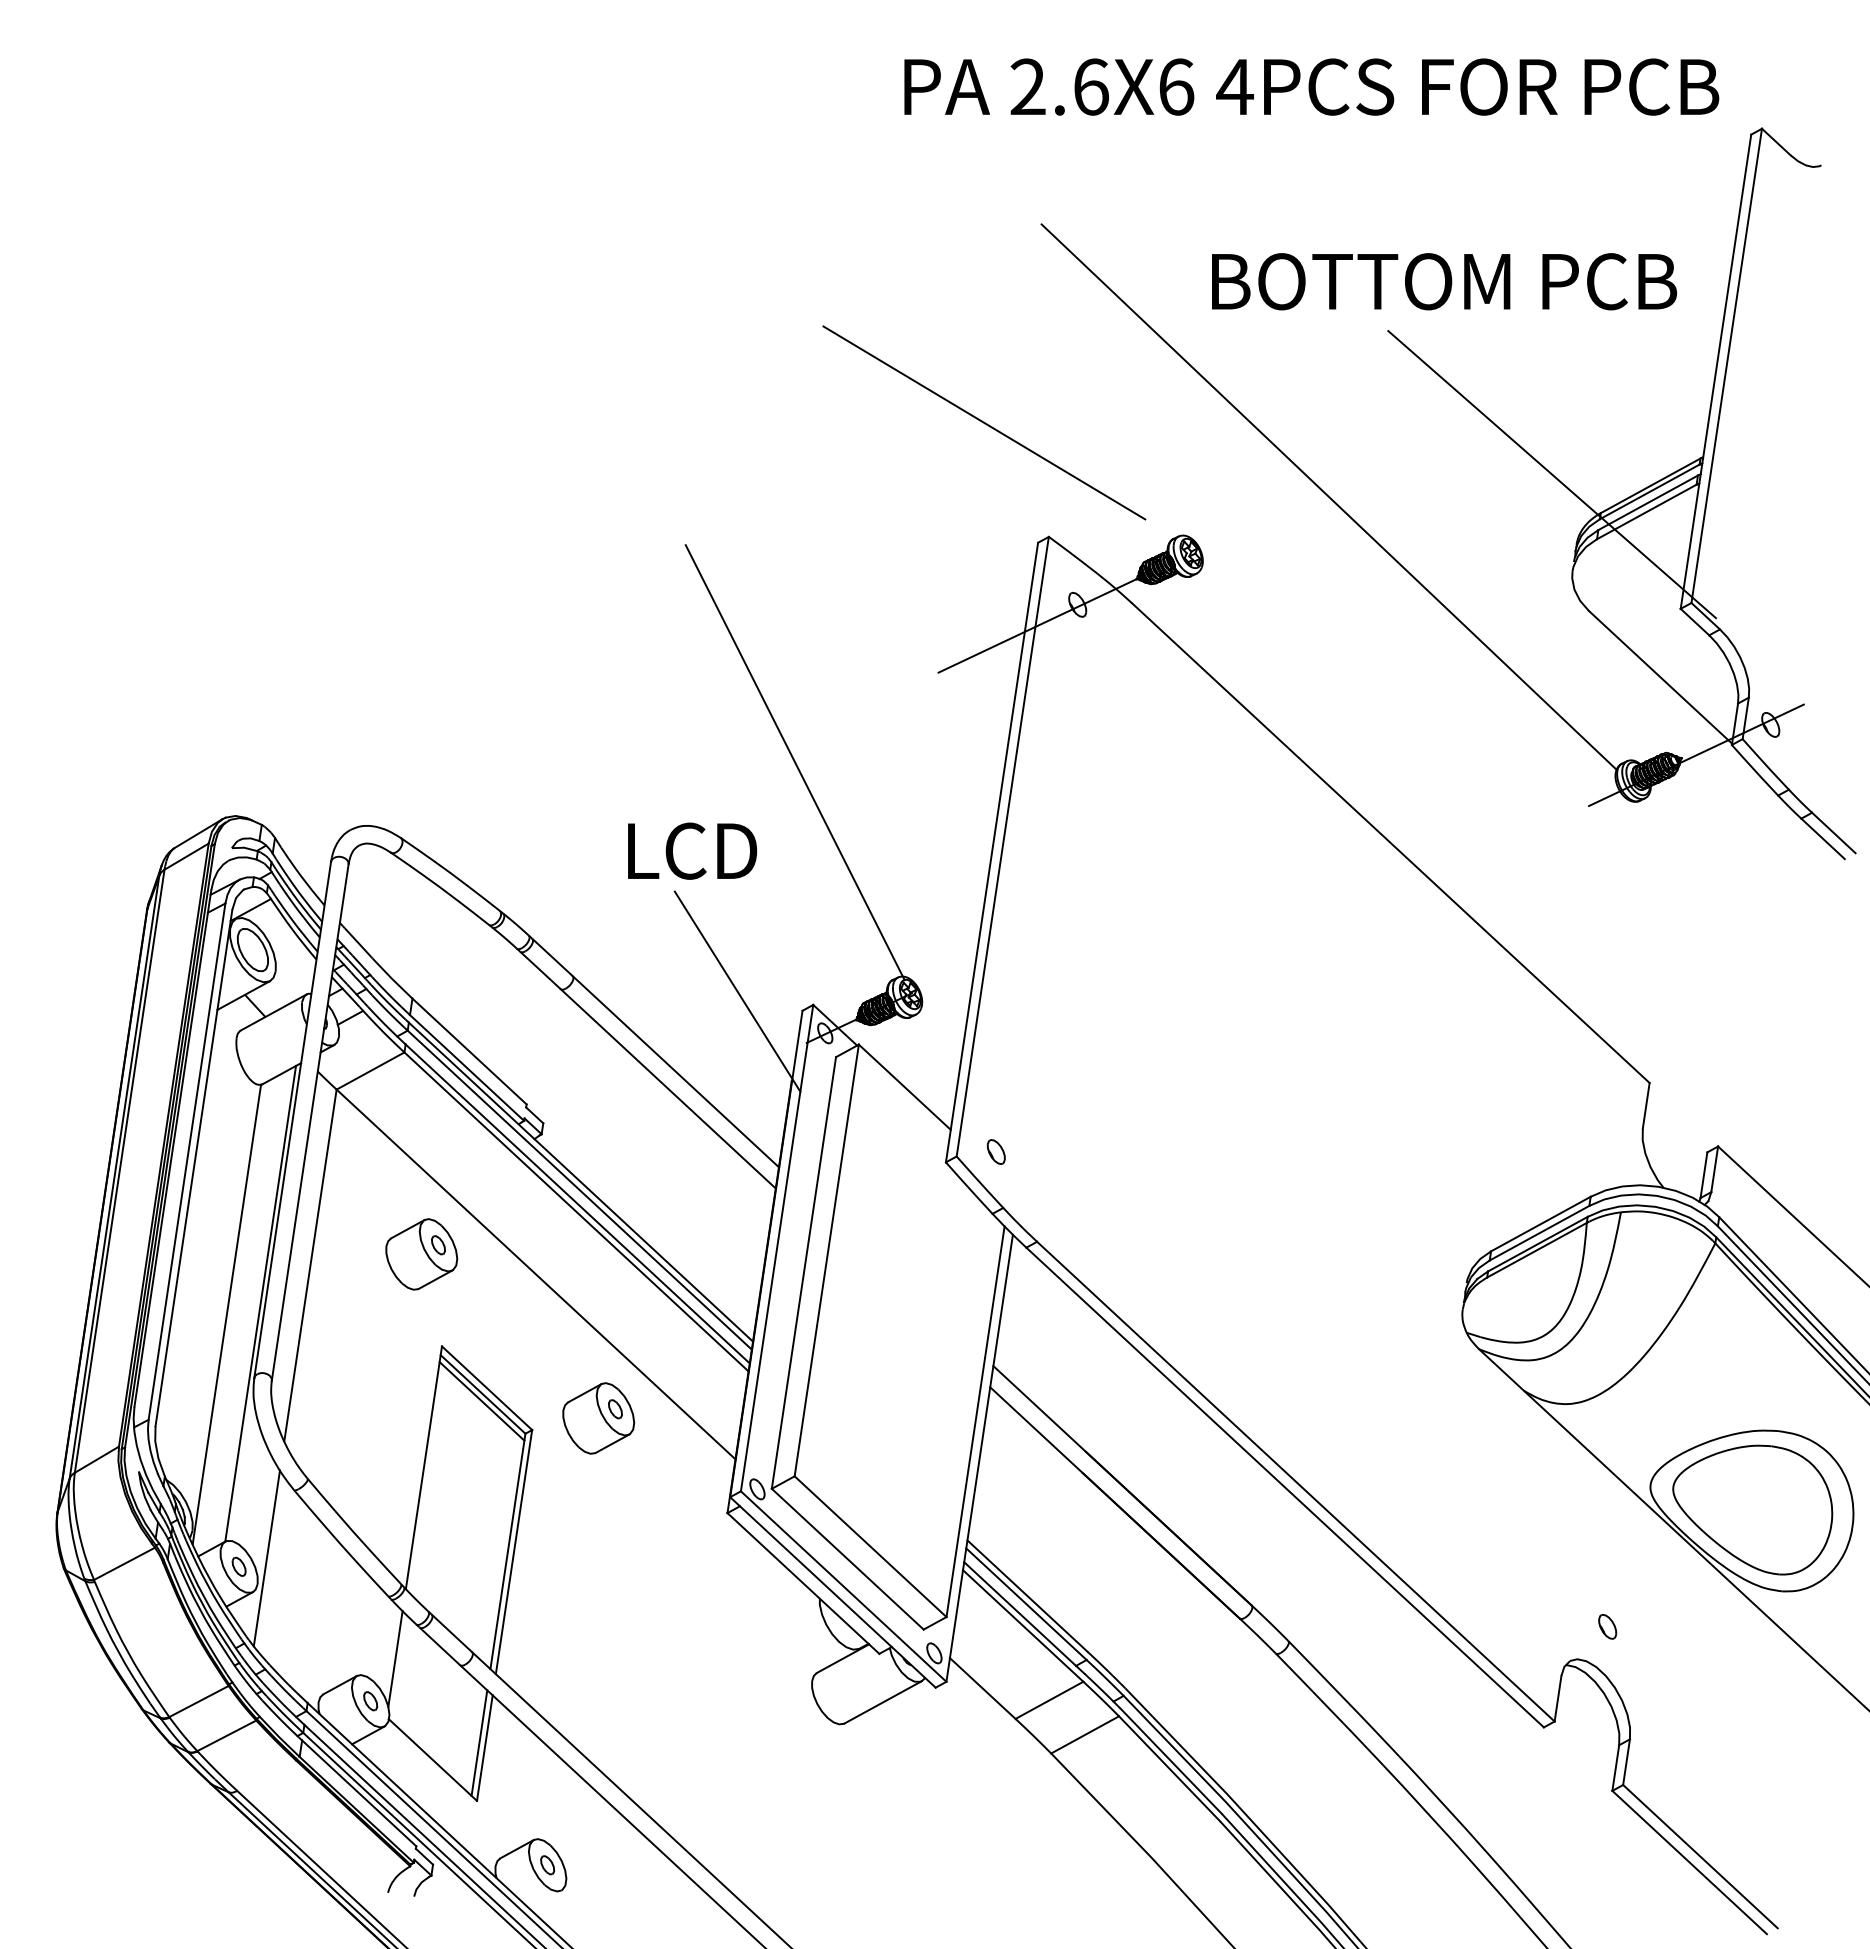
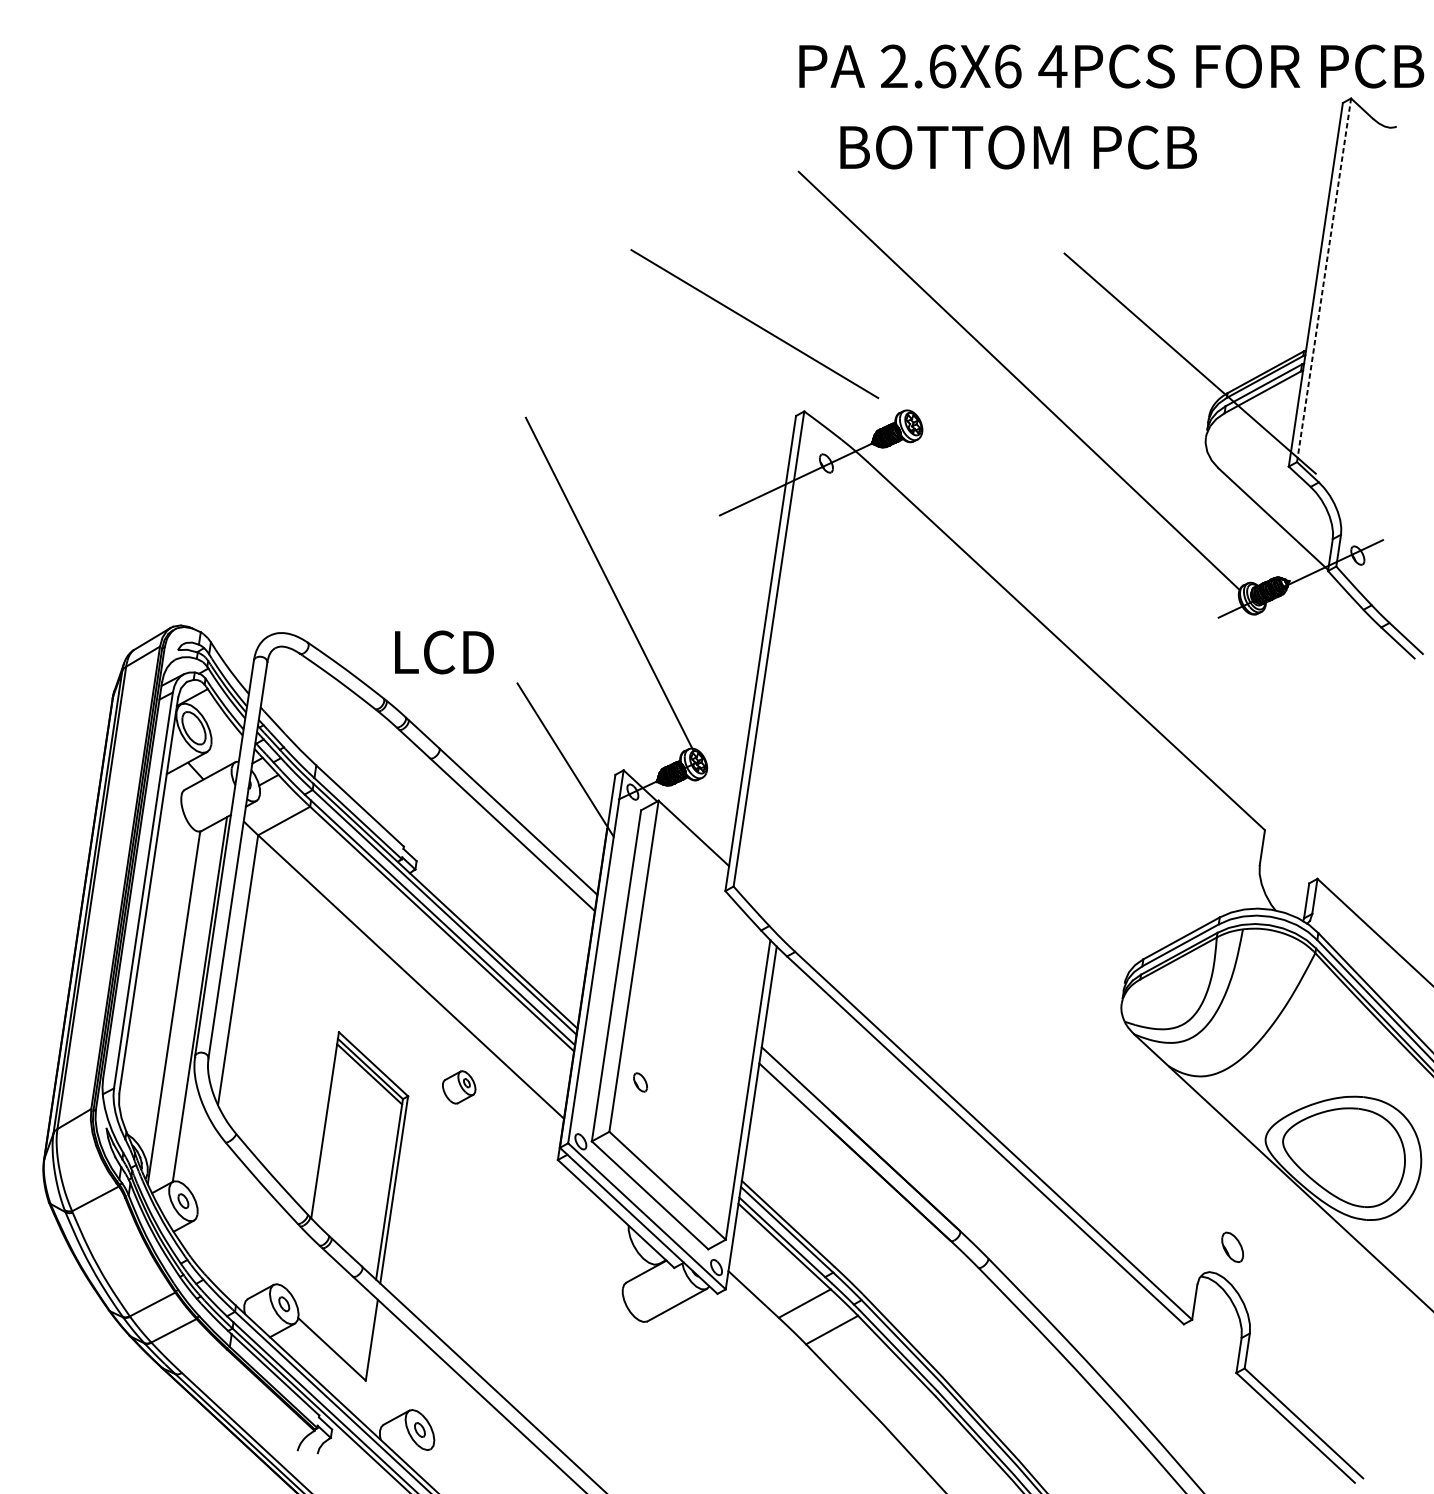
text: (1311, 86) -> (1111, 66), moved
text: (1444, 281) -> (1018, 147), moved
line: (1726, 365) -> (1323, 280), solid -> dashed
text: (692, 850) -> (444, 651), moved
part: (995, 1151) -> (639, 1082), moved
part: (421, 1254) -> (323, 961), removed
part: (598, 1418) -> (458, 1087), size x0.6
line: (266, 1558) -> (204, 1194), removed
part: (1607, 1626) -> (1232, 1246), size x1.6
line: (395, 1659) -> (303, 1272), removed
line: (479, 1742) -> (367, 1335), removed

